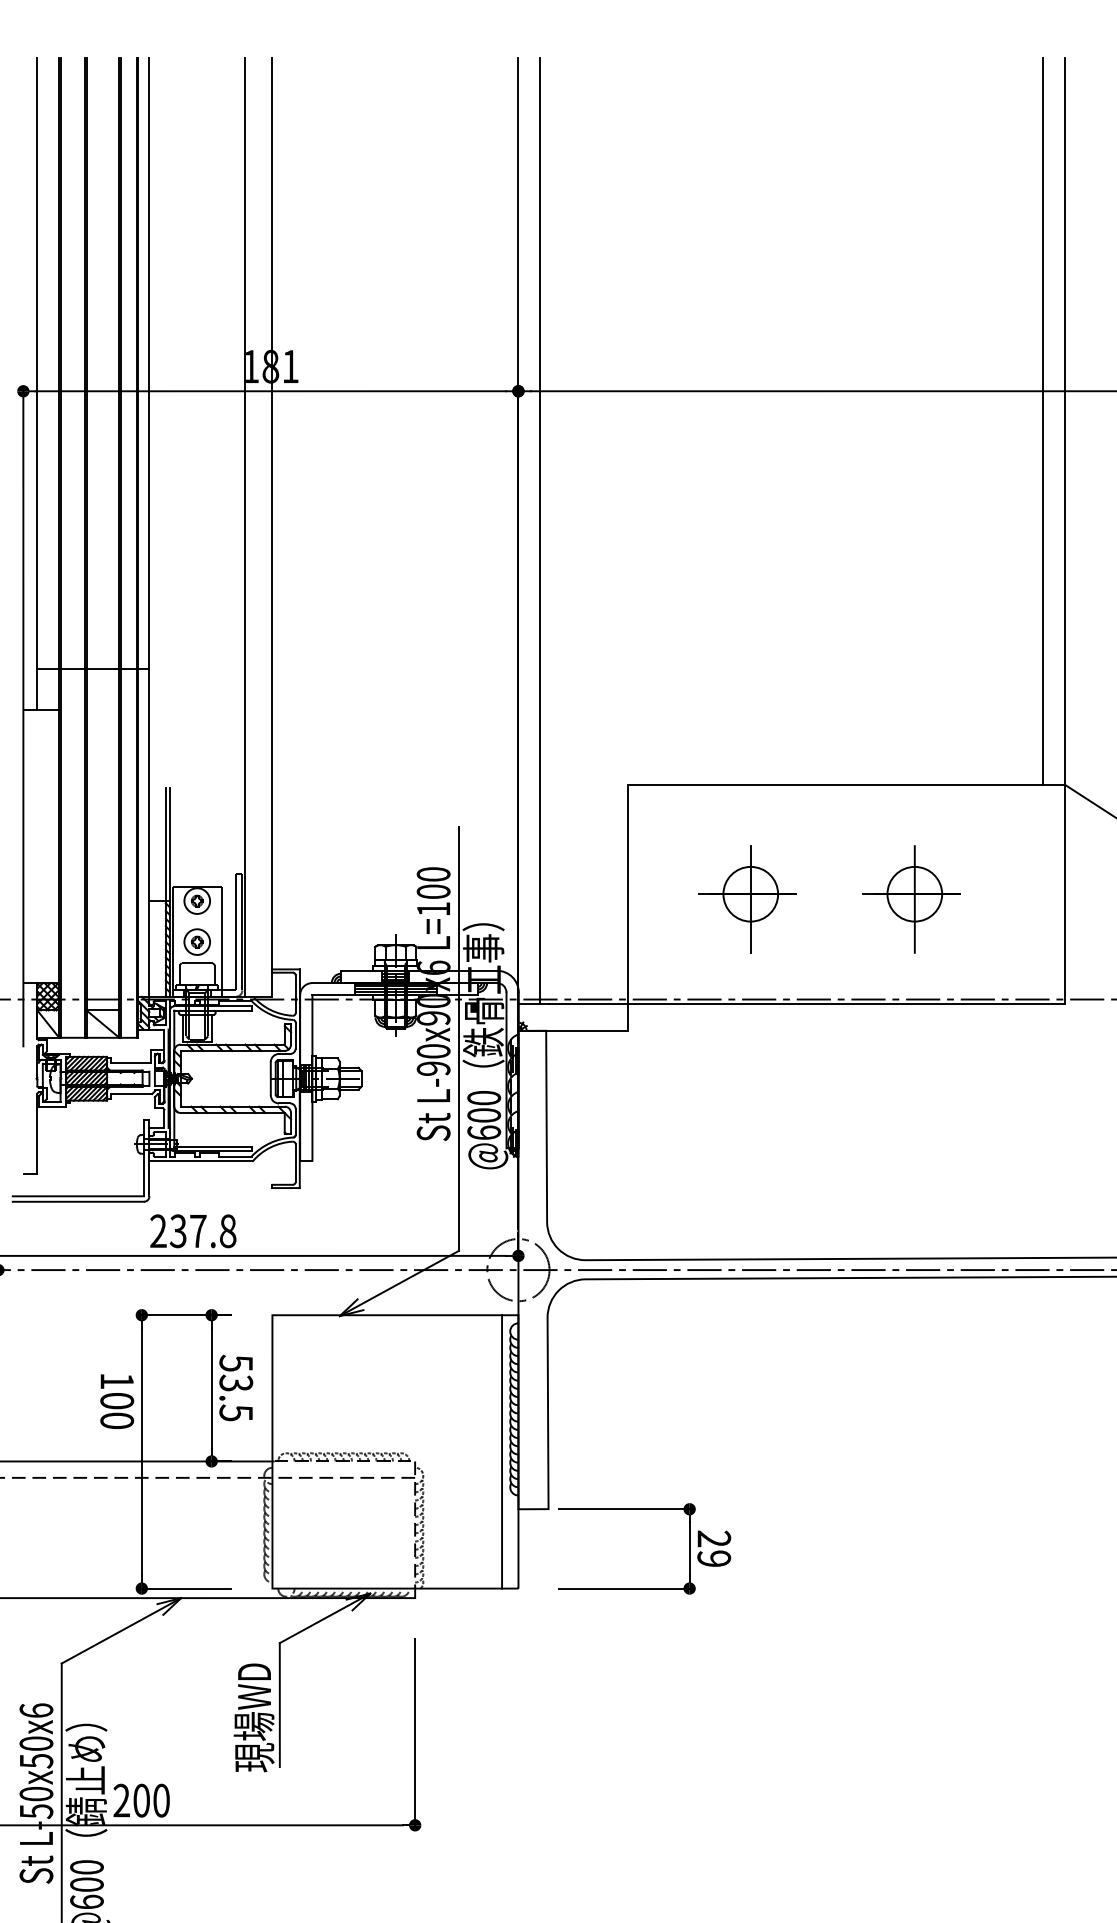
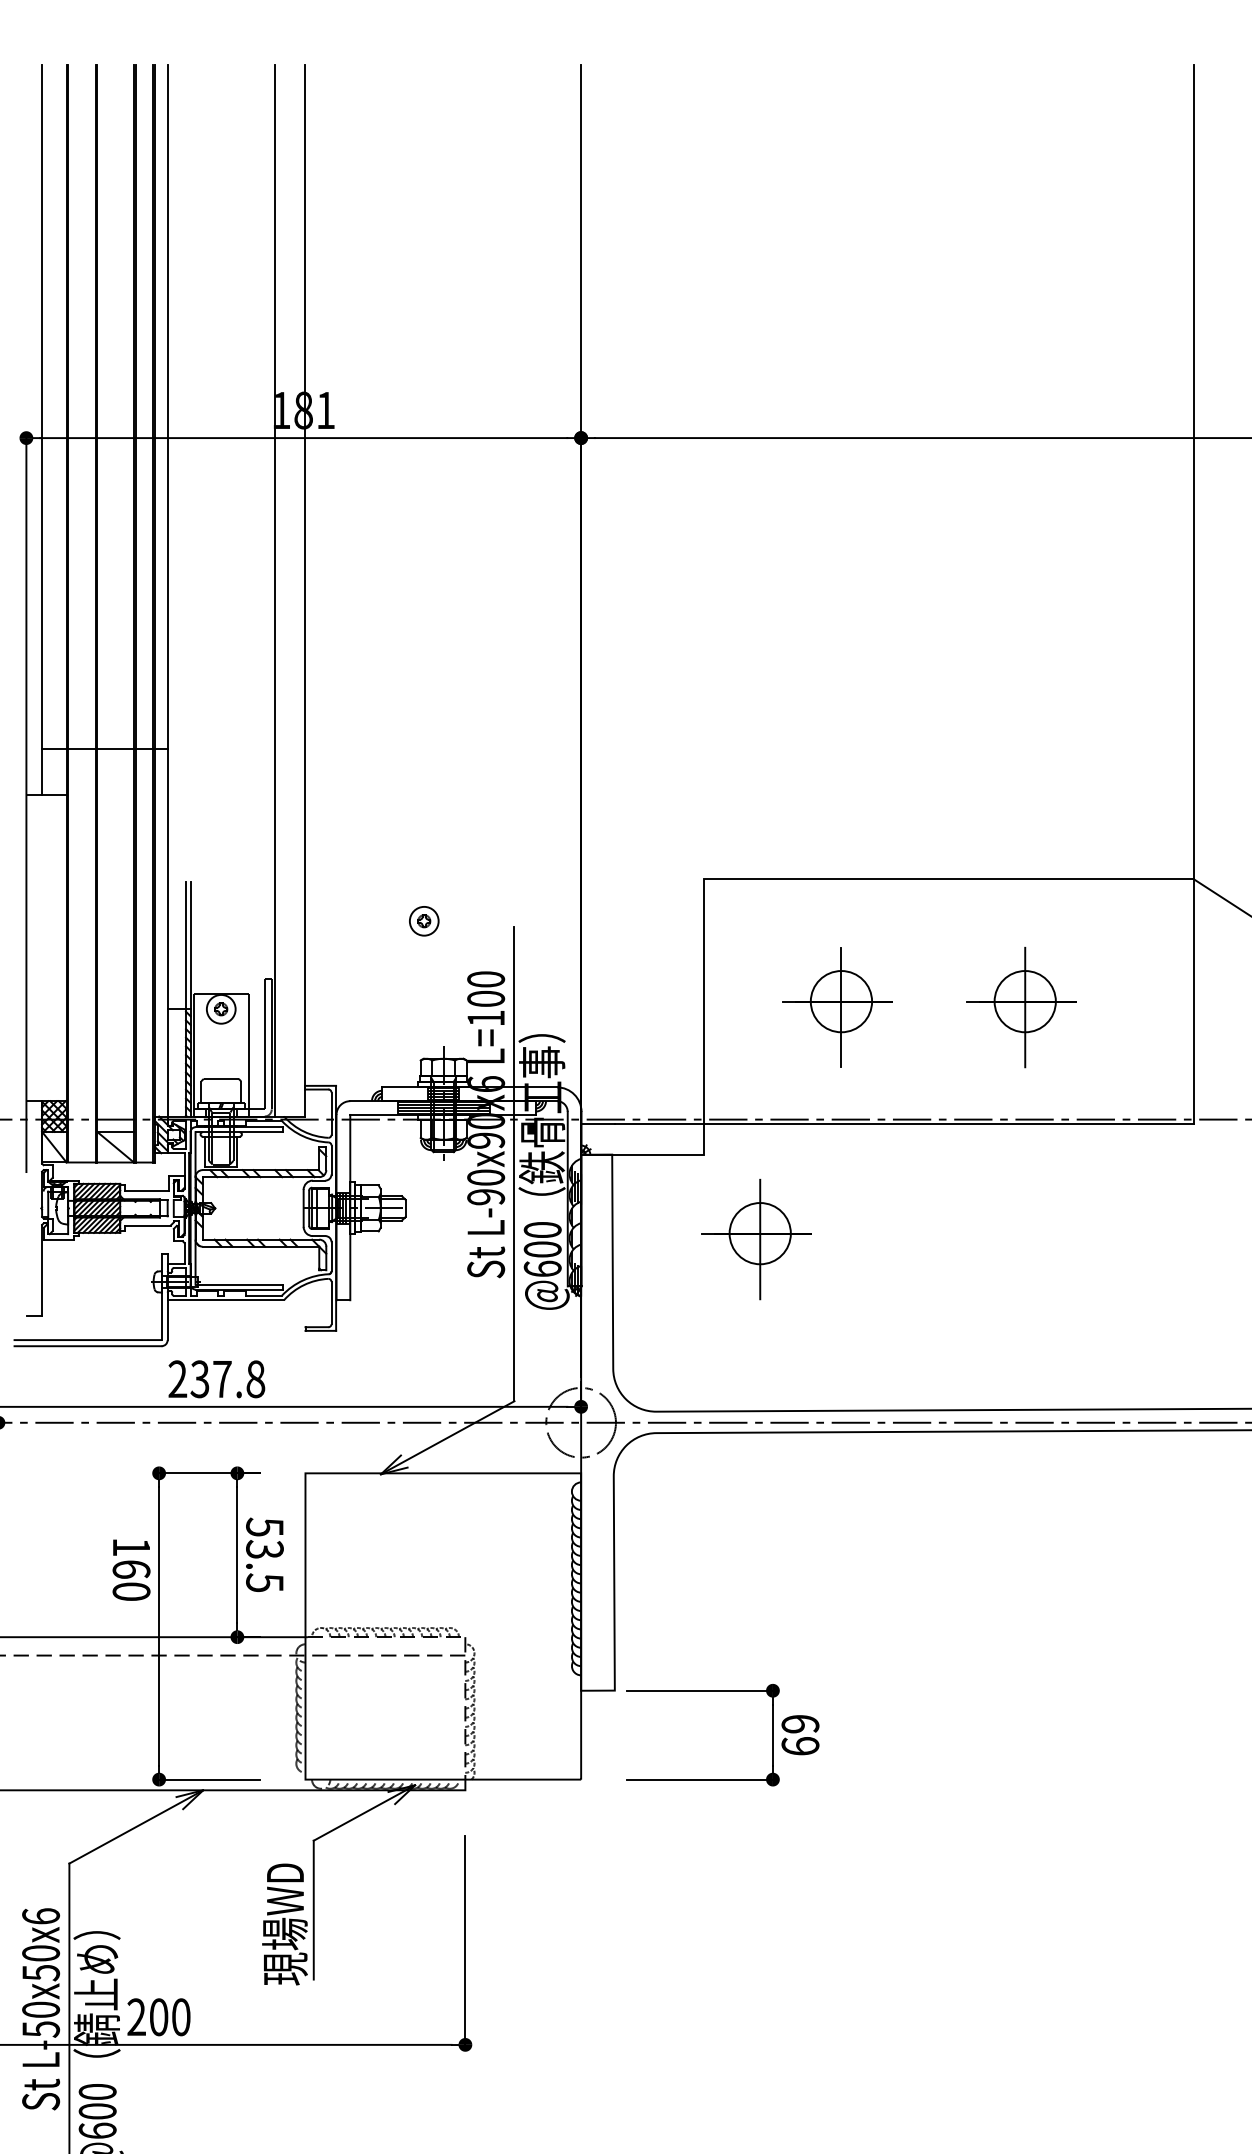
line: (1043, 421) -> (1169, 471), removed
line: (540, 530) -> (605, 594), removed
part: (197, 942) -> (424, 921), moved
part: (674, 1106) -> (756, 1239), added
text: (117, 1401) -> (131, 1569), 100 -> 160
line: (501, 1451) -> (562, 1626), removed
text: (714, 1538) -> (800, 1723), 29 -> 69

